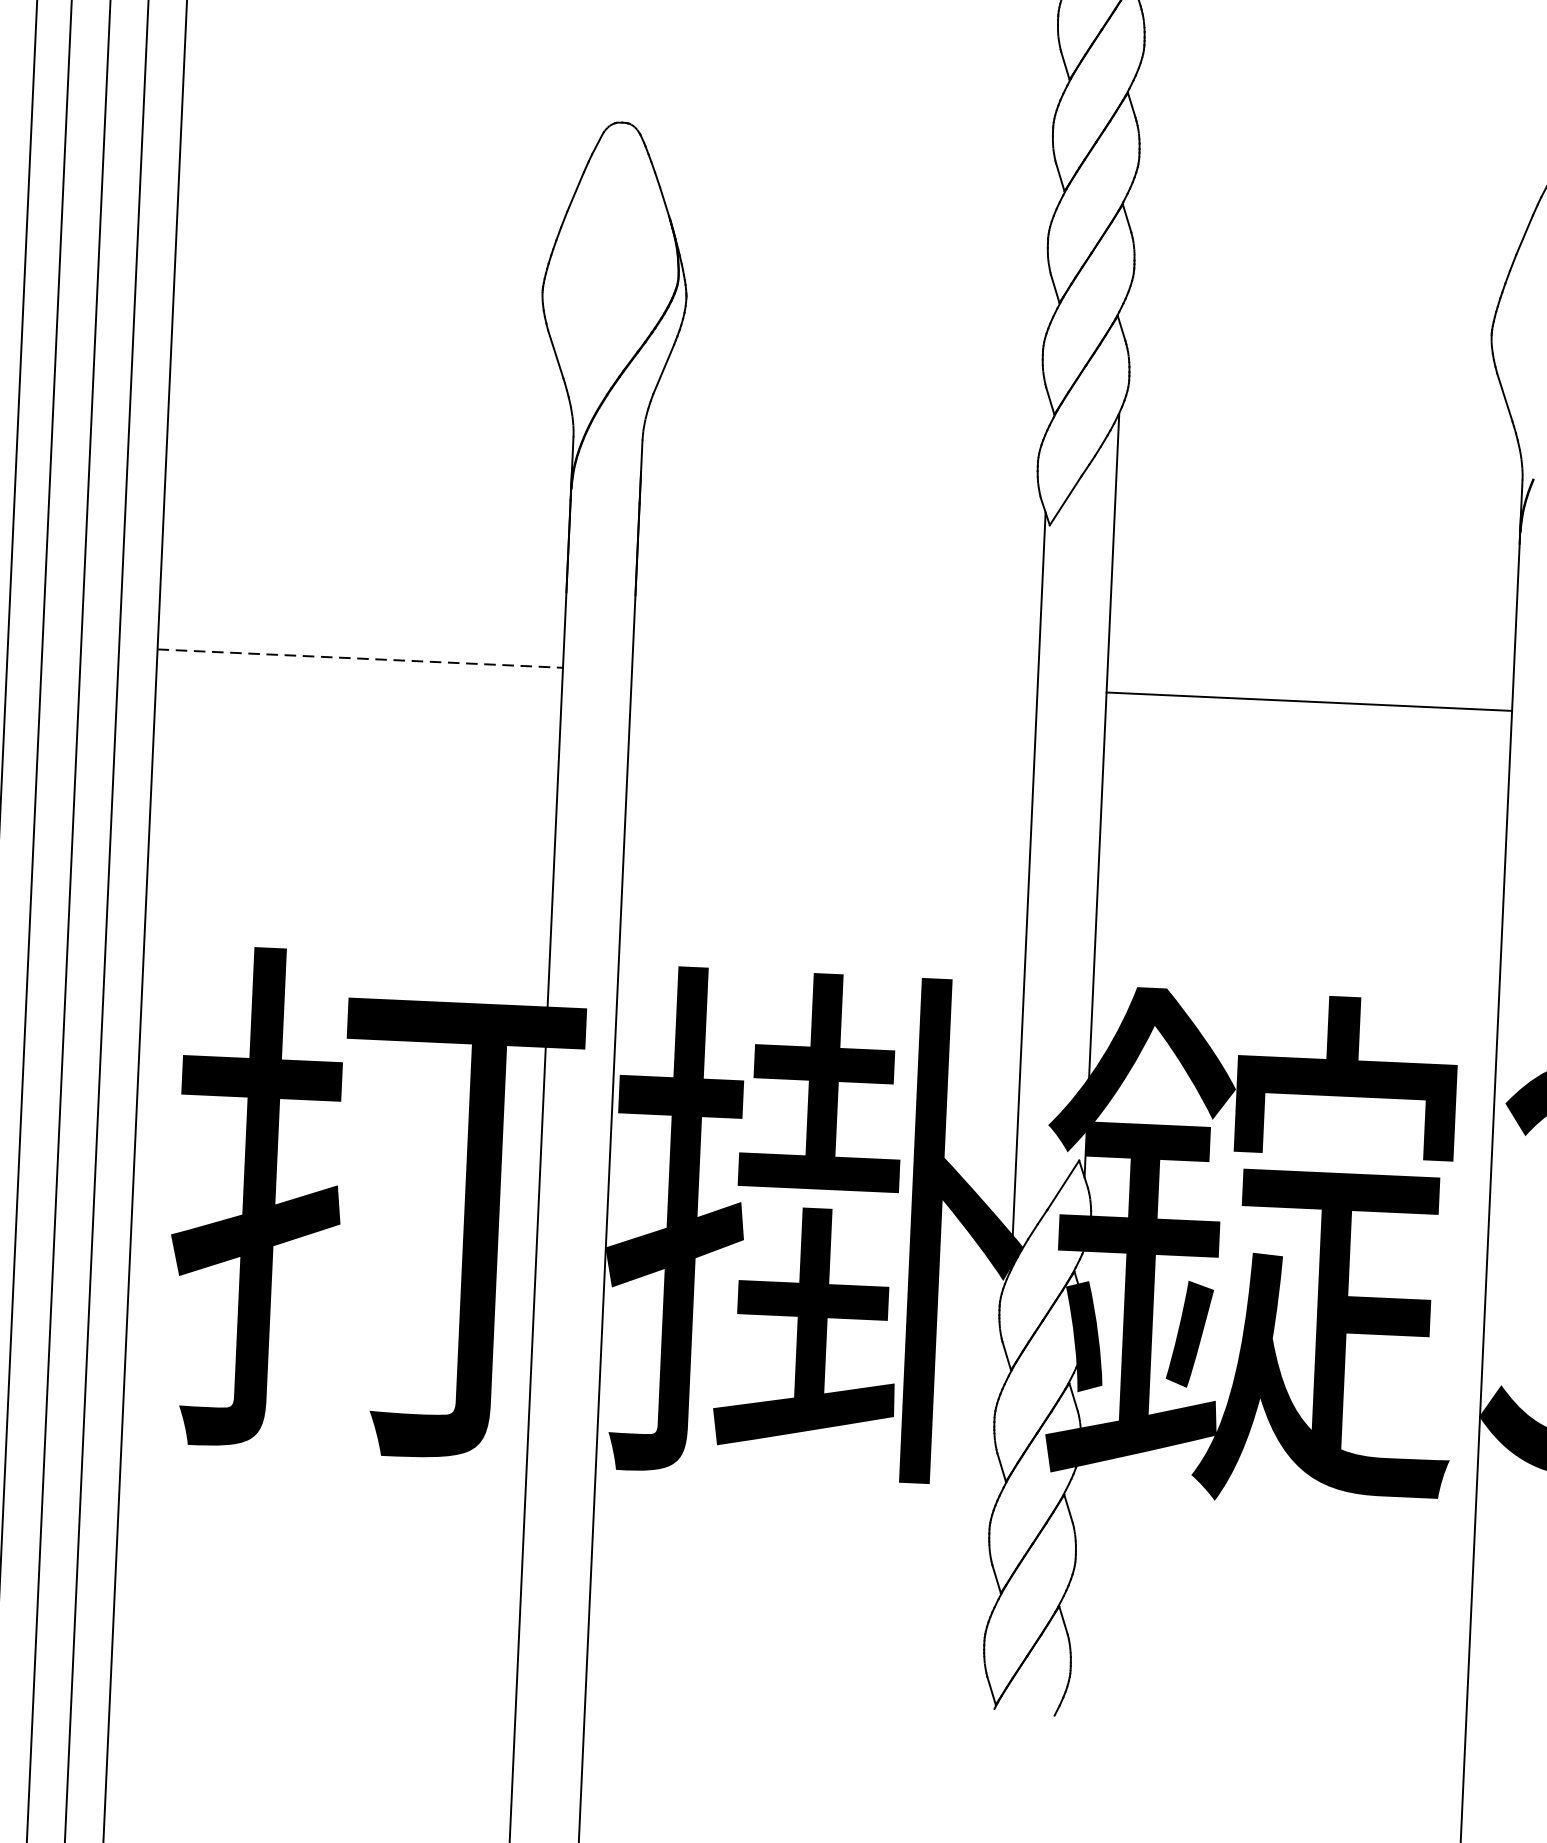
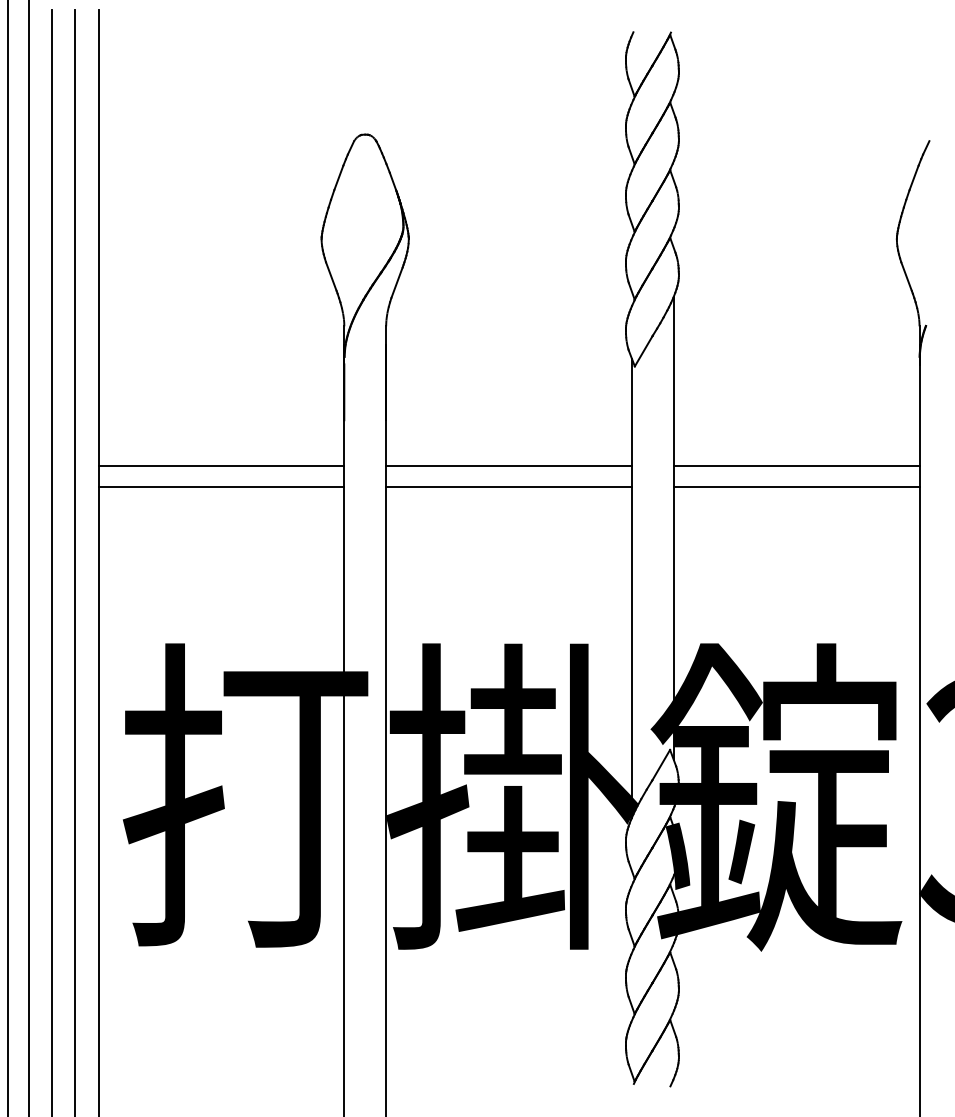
line: (360, 659) -> (221, 466), dashed -> solid
line: (833, 680) -> (508, 466), added
line: (358, 692) -> (221, 486), added
line: (832, 713) -> (508, 486), added
line: (1307, 735) -> (796, 486), added

